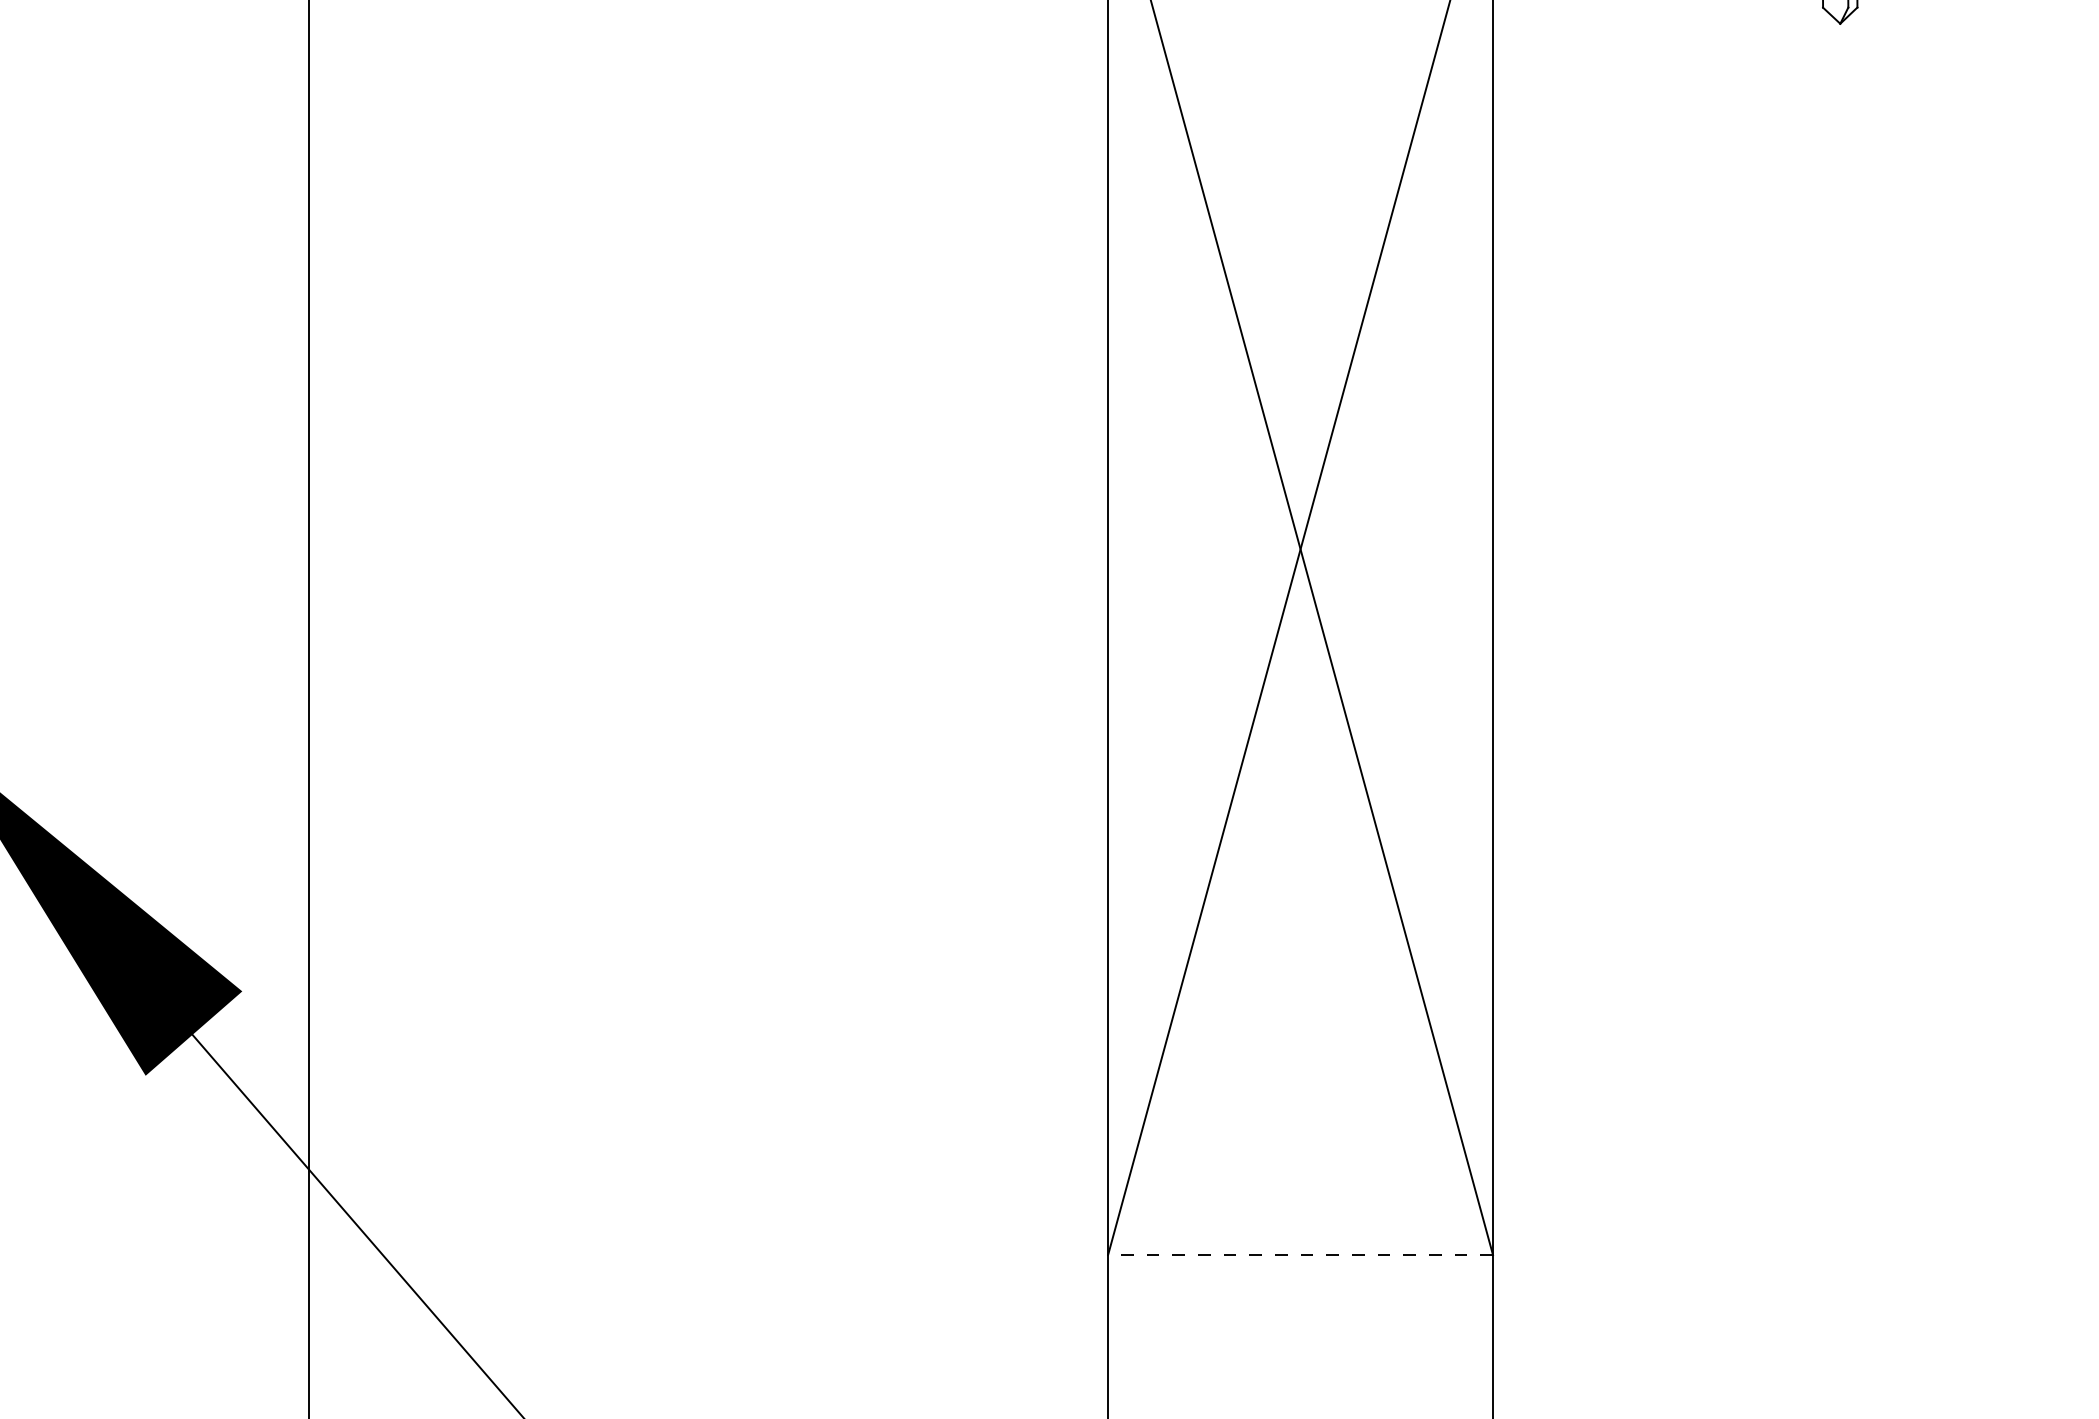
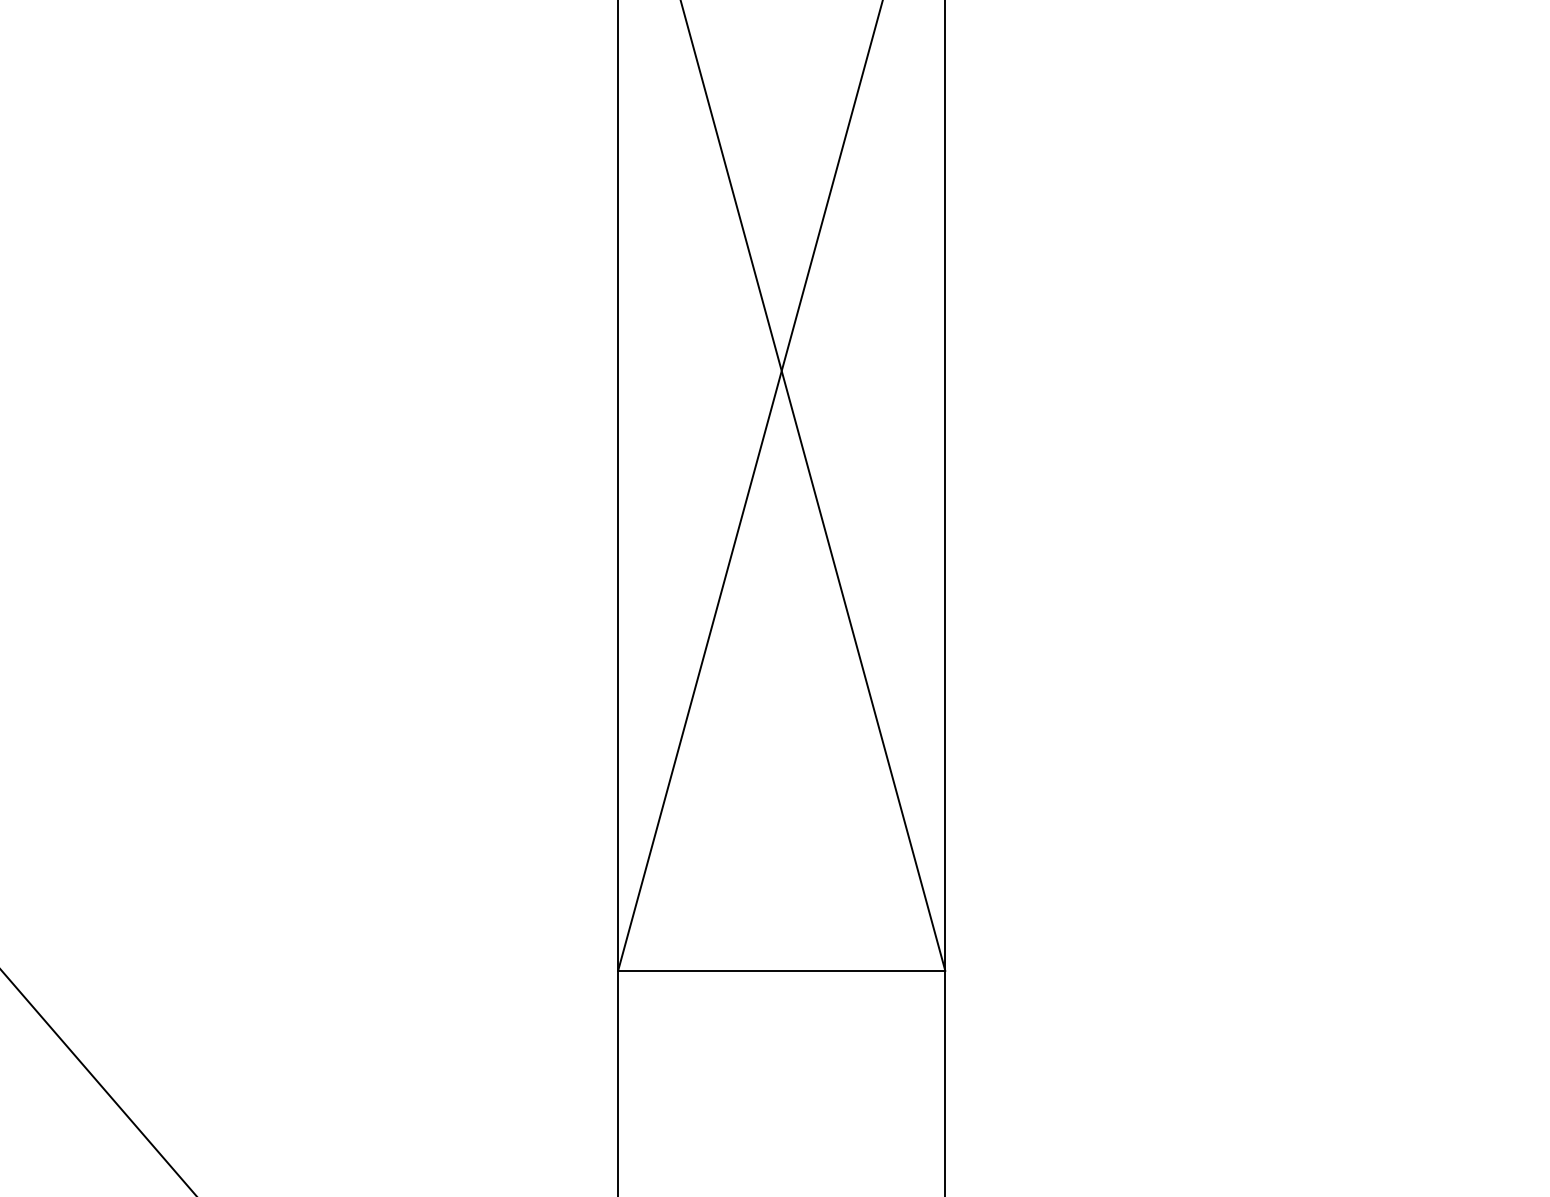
line: (1300, 1255) -> (781, 971), dashed -> solid

